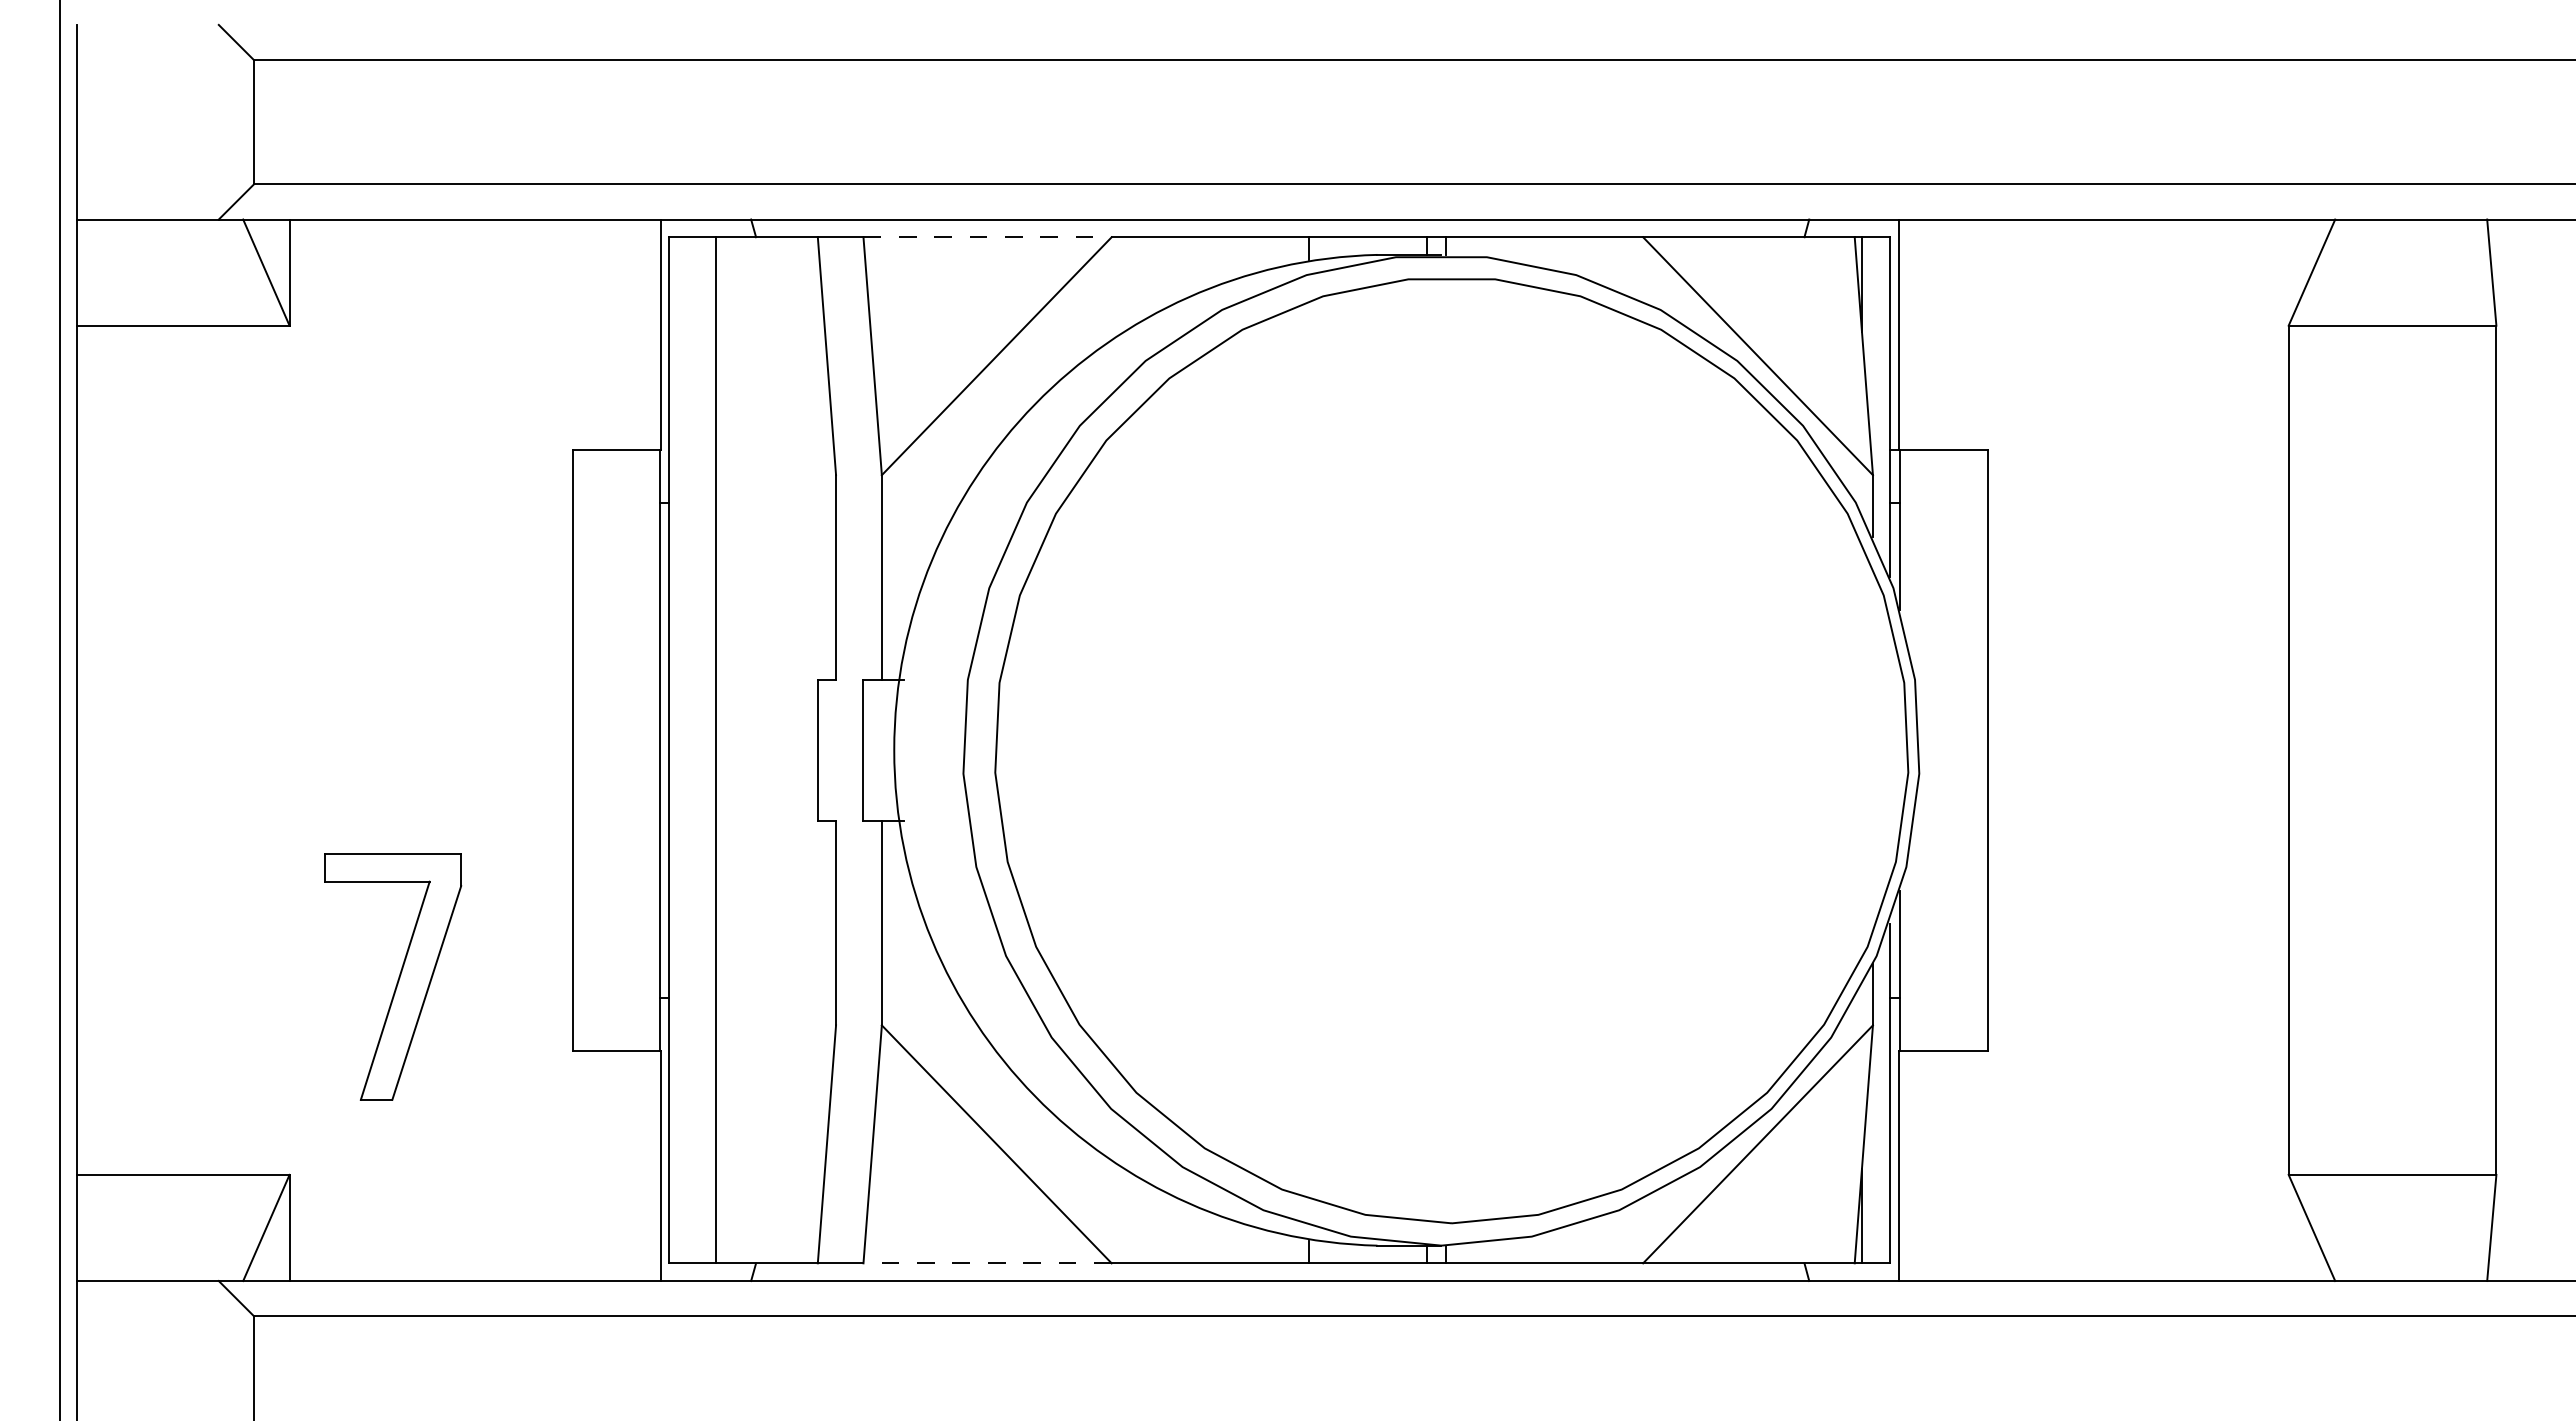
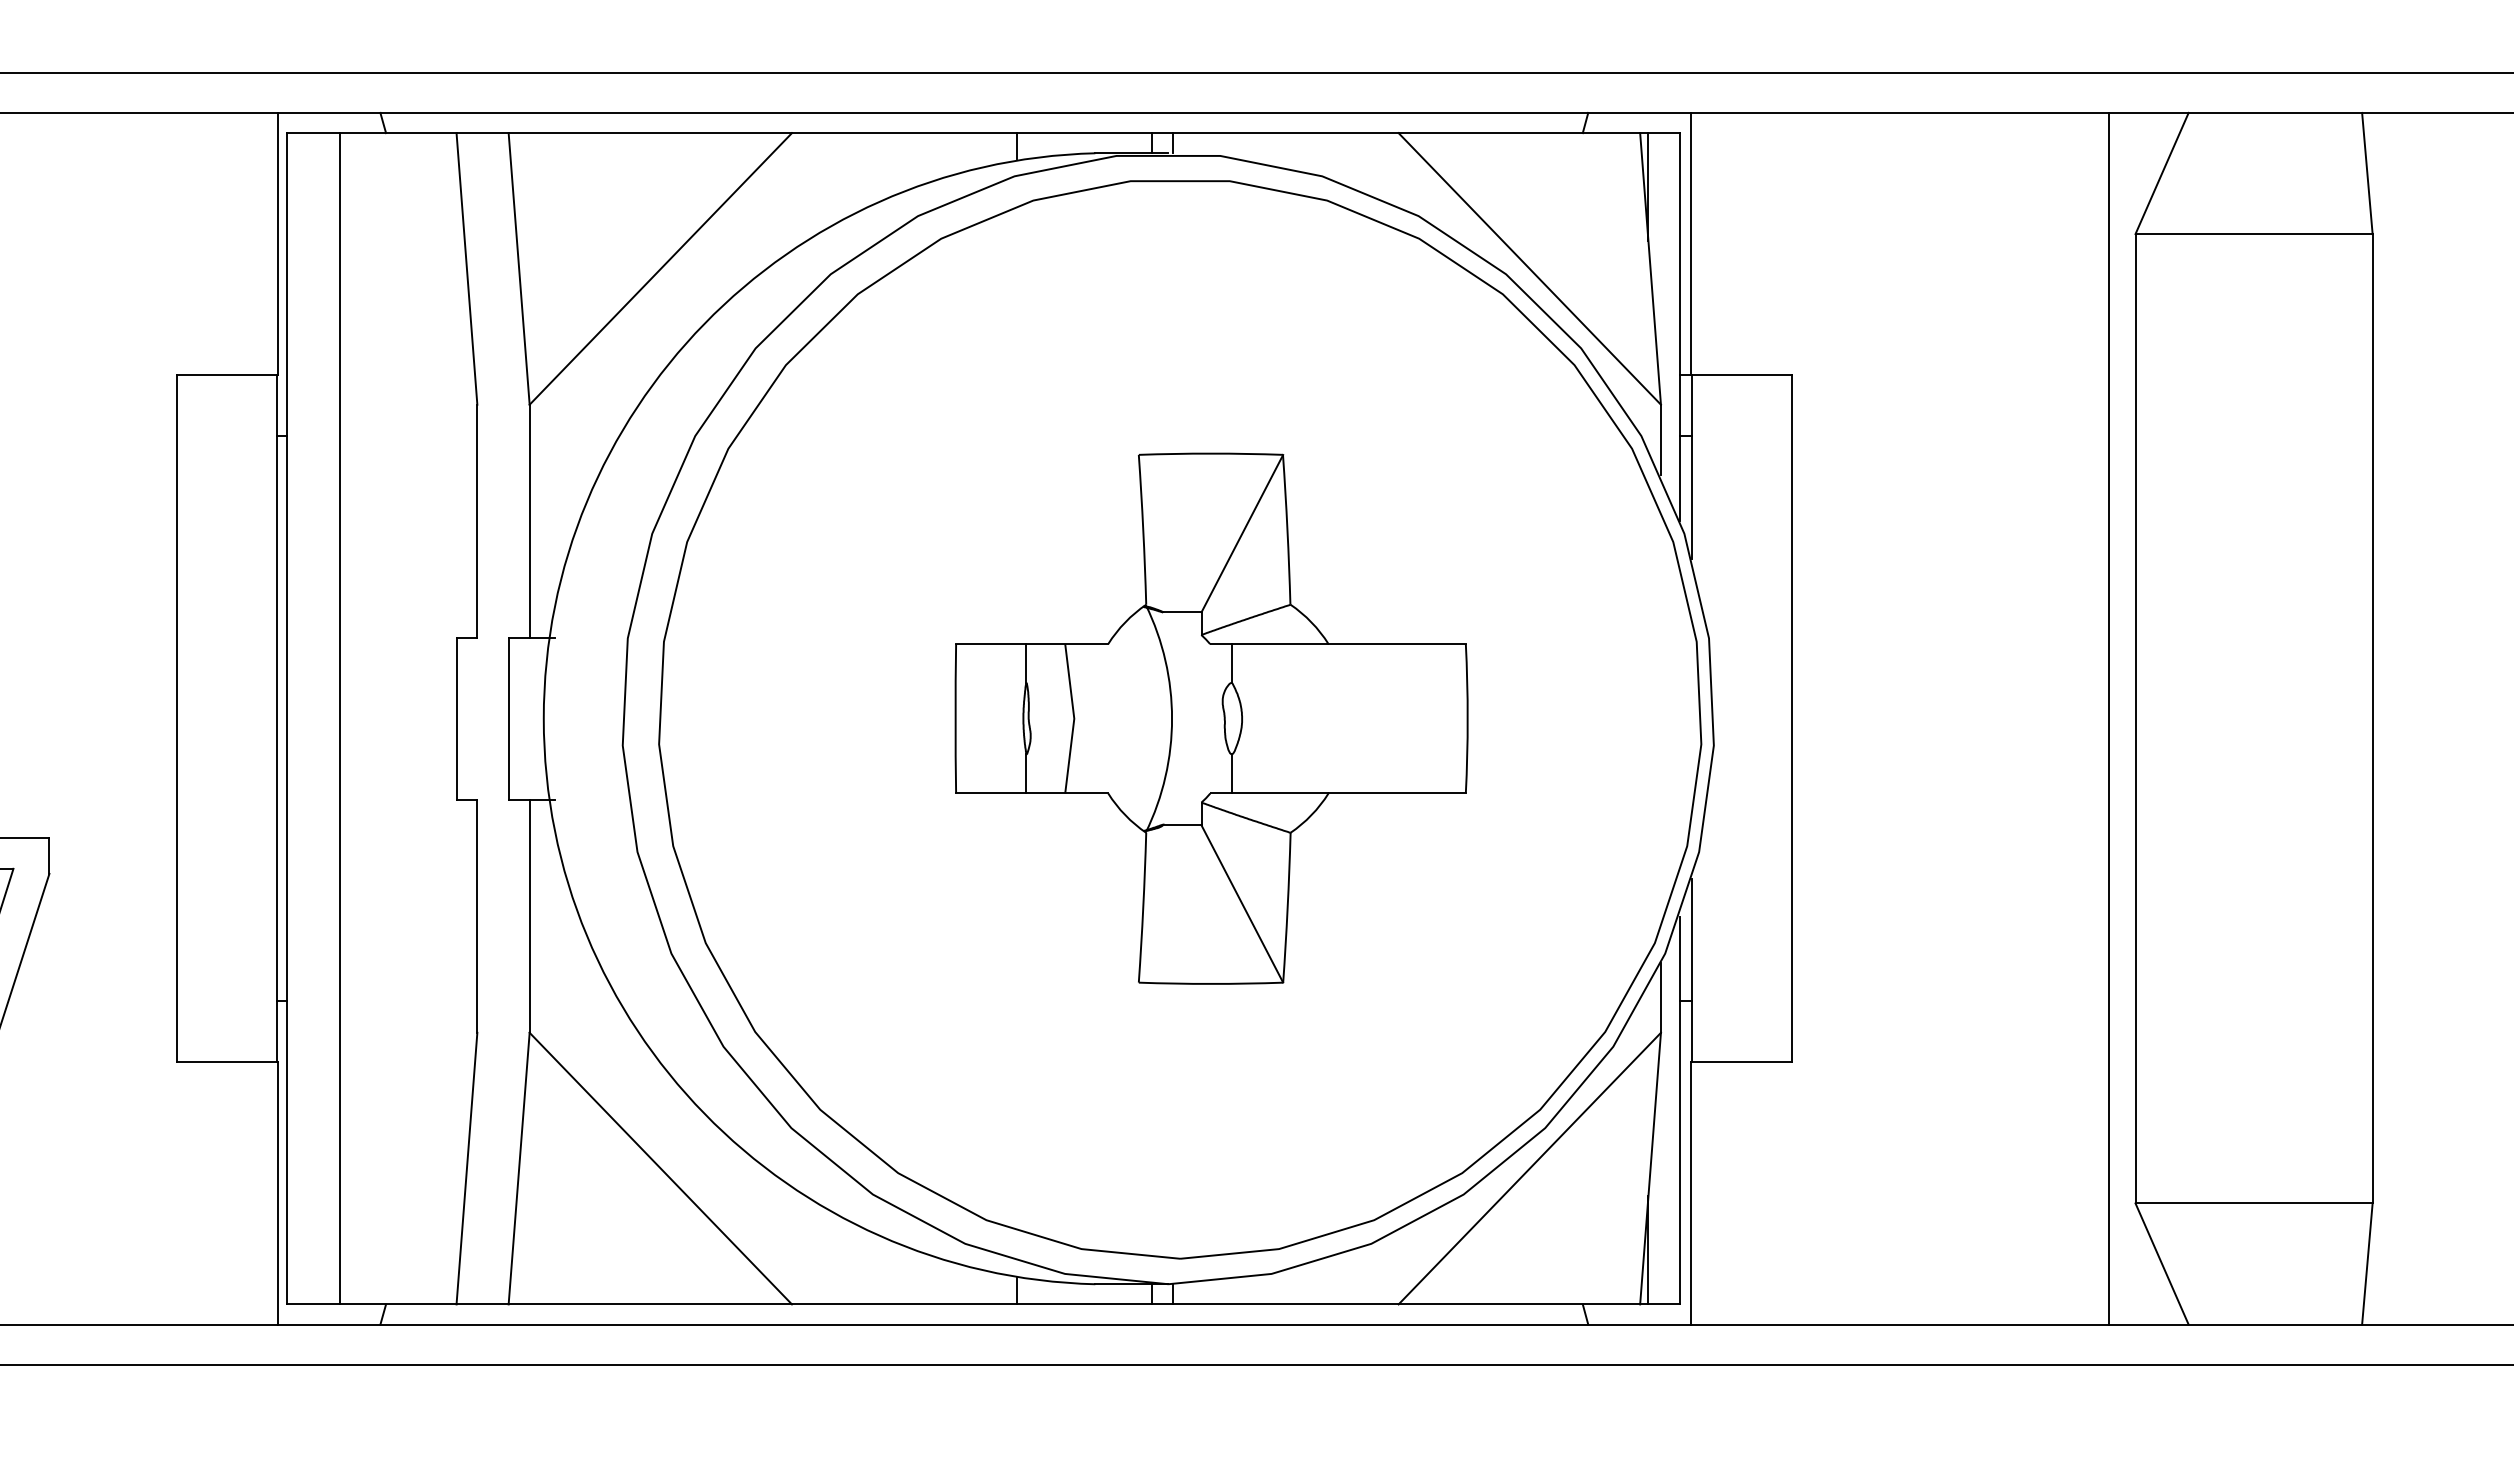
line: (988, 237) -> (651, 133), dashed -> solid
part: (1479, 750) -> (1211, 719), added
line: (2265, 750) -> (2109, 719), added
line: (987, 1263) -> (650, 1304), dashed -> solid

